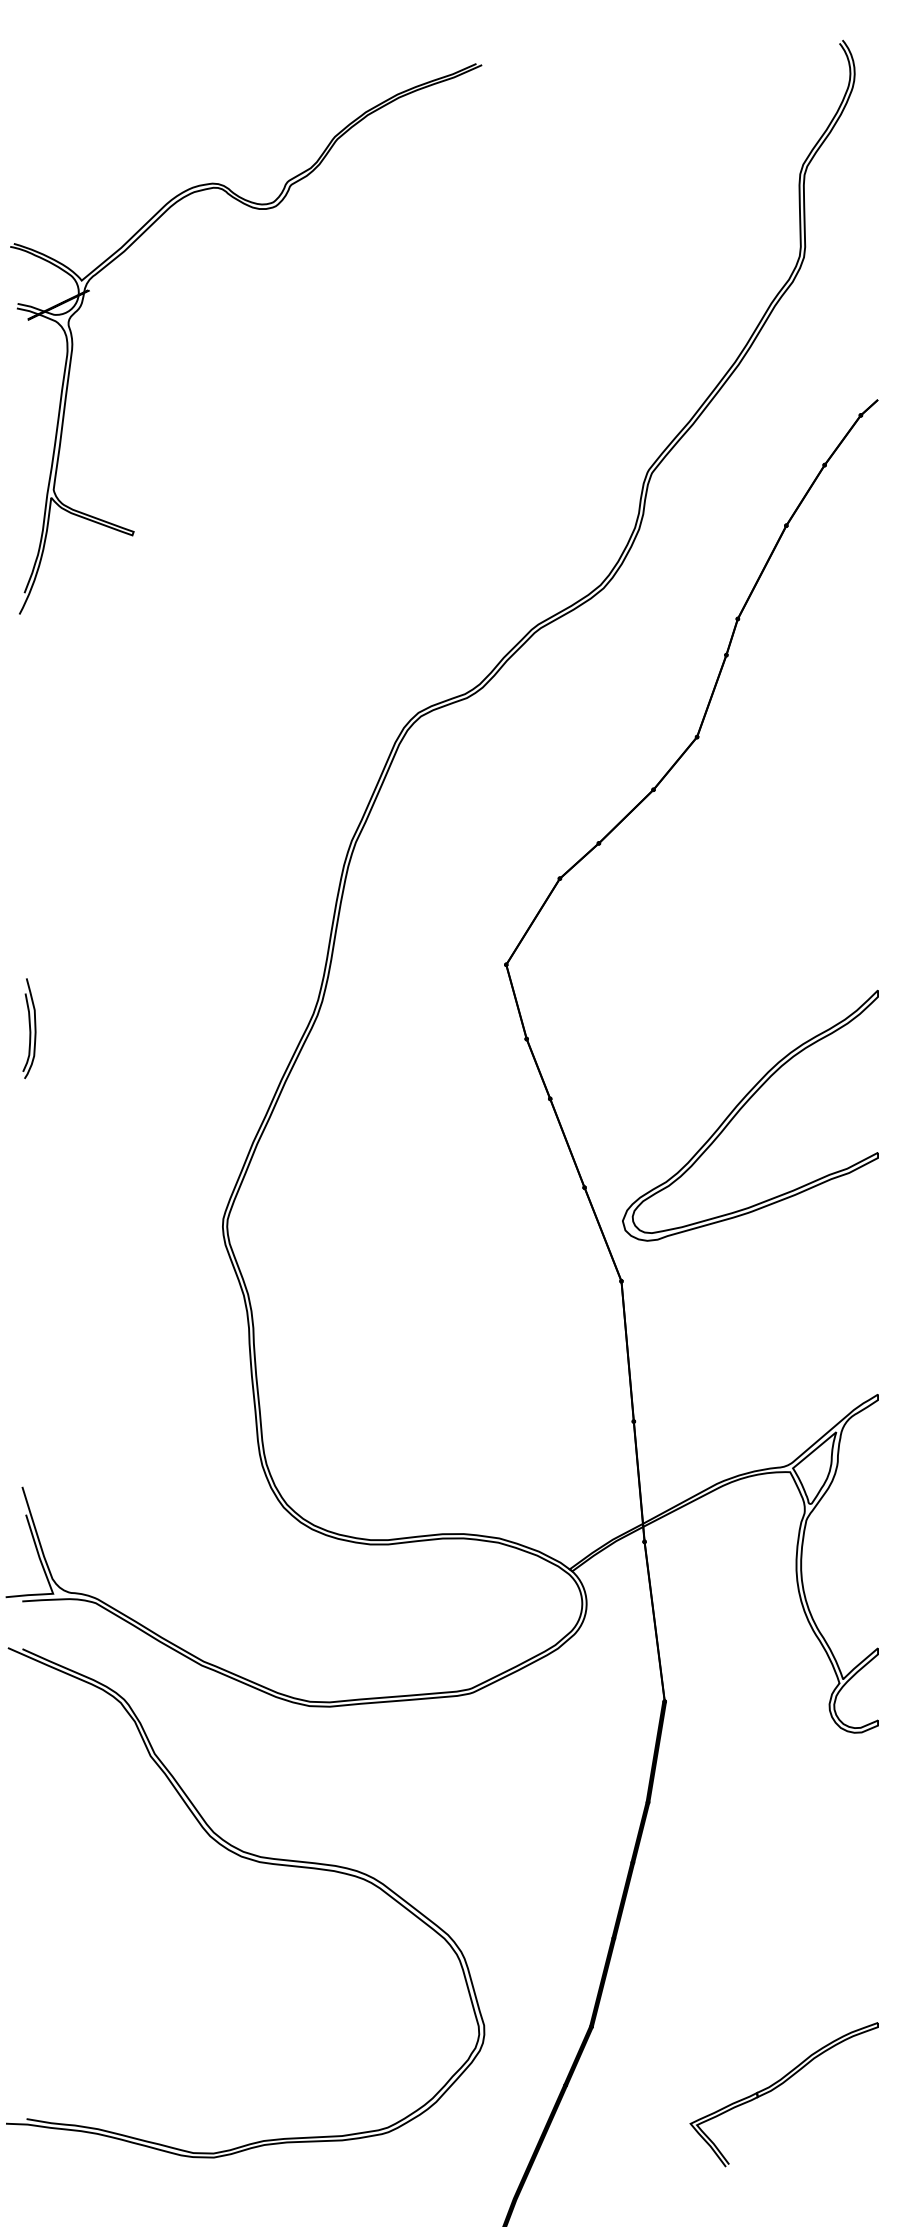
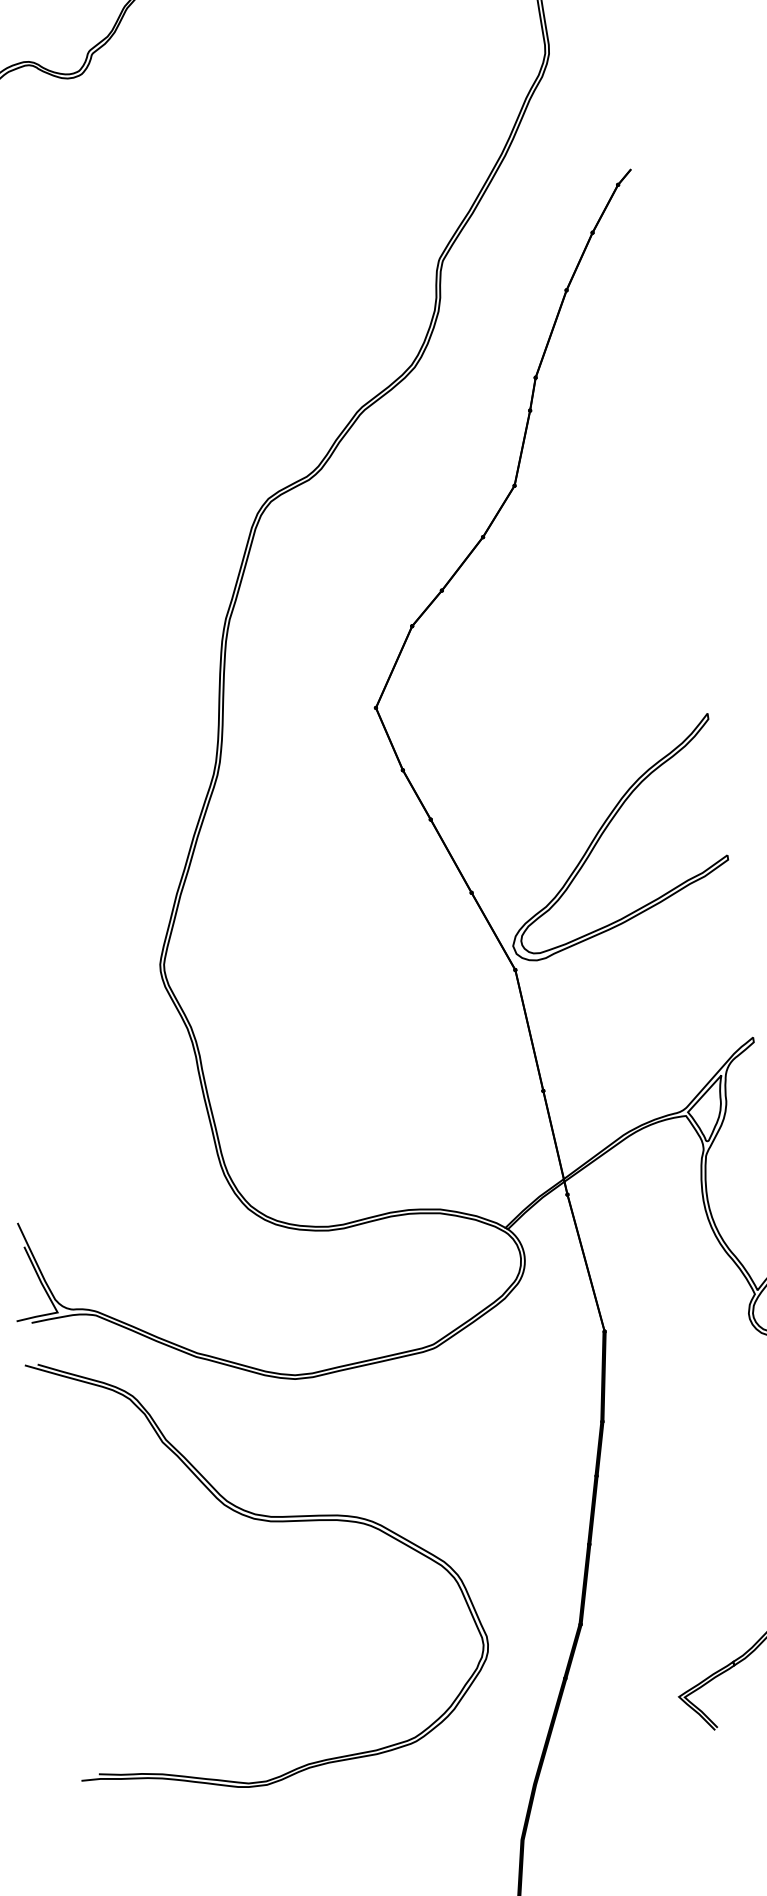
part: (743, 1107) -> (604, 832), moved

